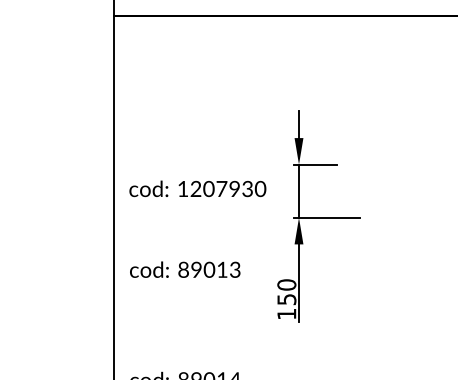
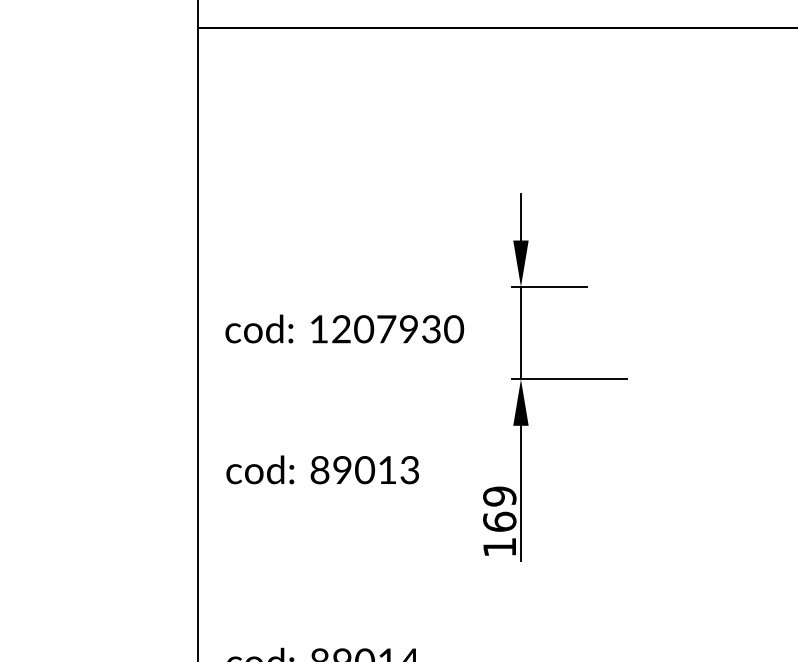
text: (286, 292) -> (499, 509), 150 -> 169

